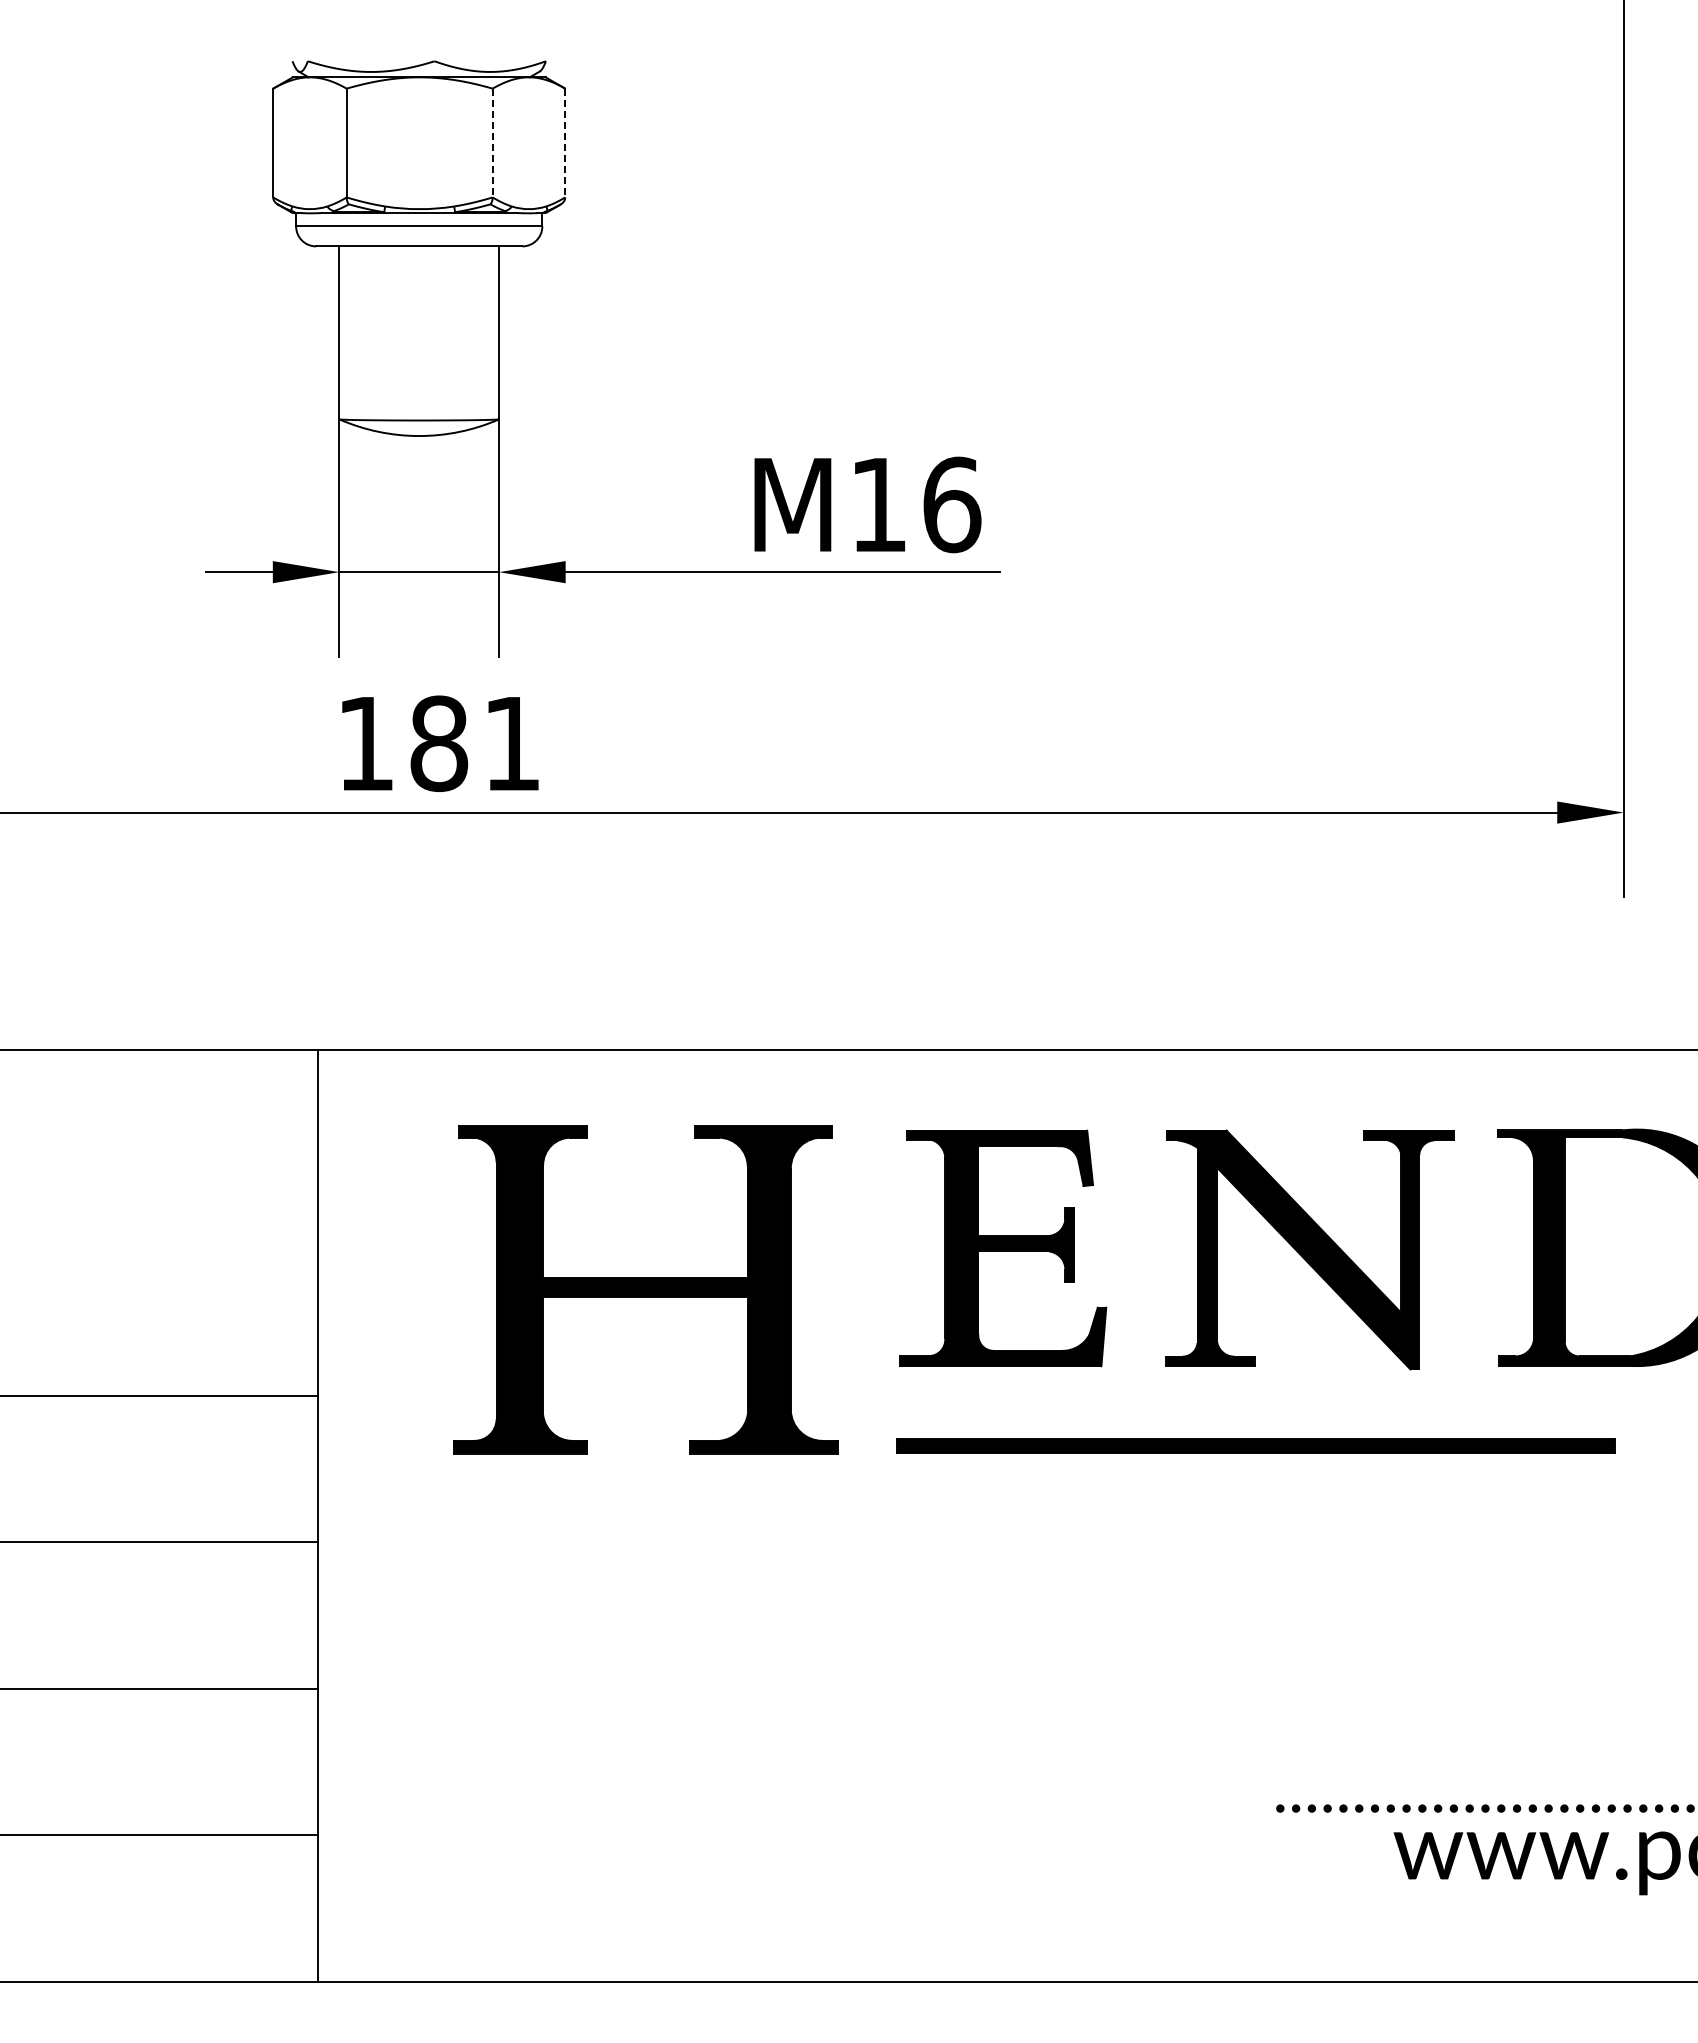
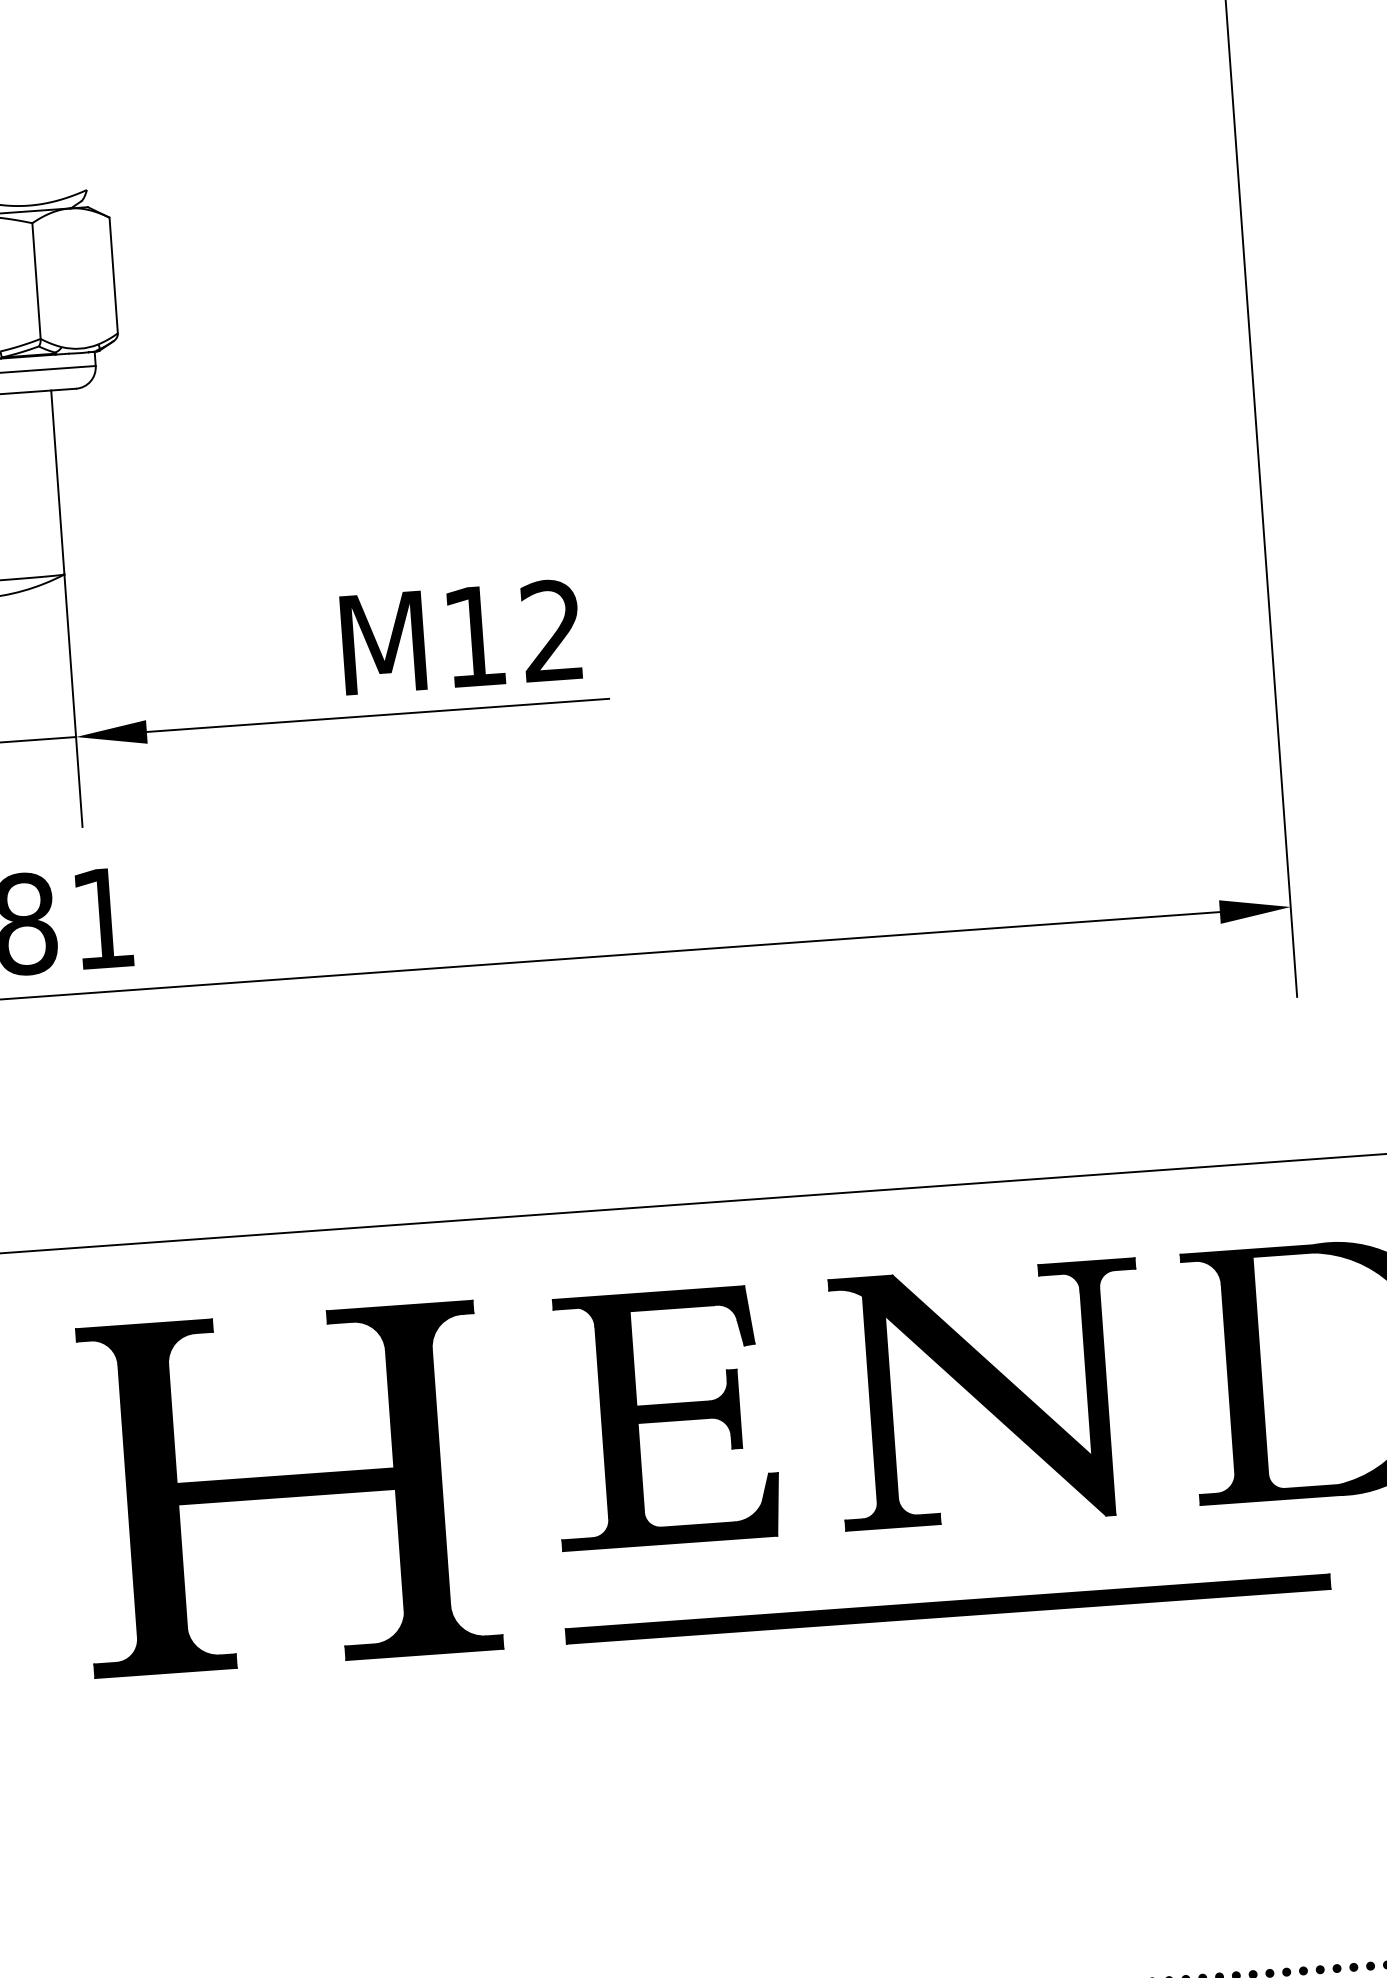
line: (492, 143) -> (36, 281), dashed -> solid
line: (565, 143) -> (114, 276), dashed -> solid
text: (952, 504) -> (553, 630), M16 -> M12

